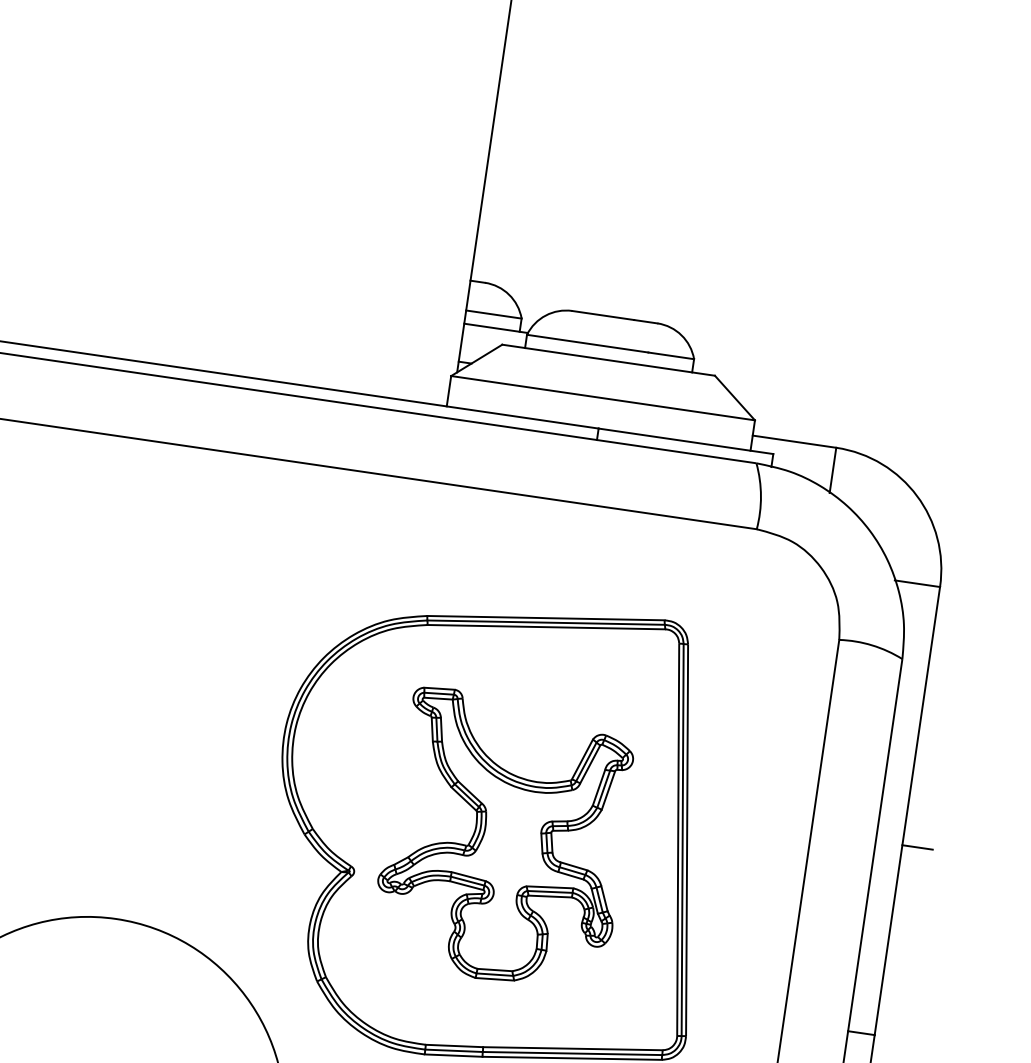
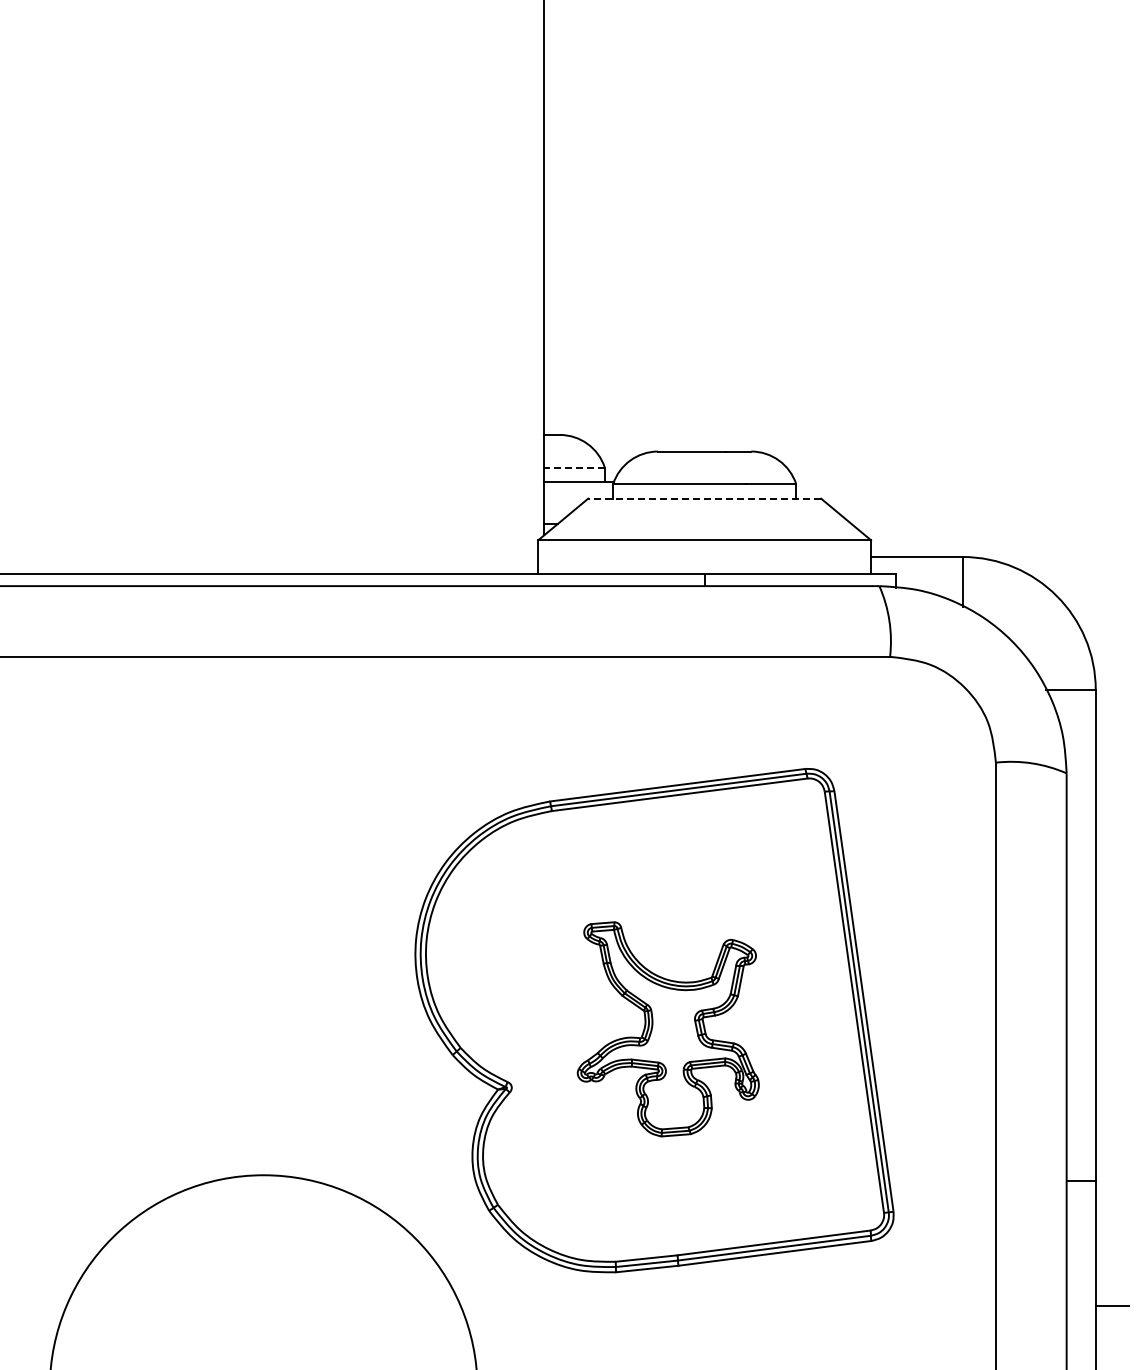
line: (493, 314) -> (573, 467), solid -> dashed
line: (608, 360) -> (704, 498), solid -> dashed
part: (504, 839) -> (668, 1029), size x0.7
line: (917, 847) -> (1112, 973), removed

